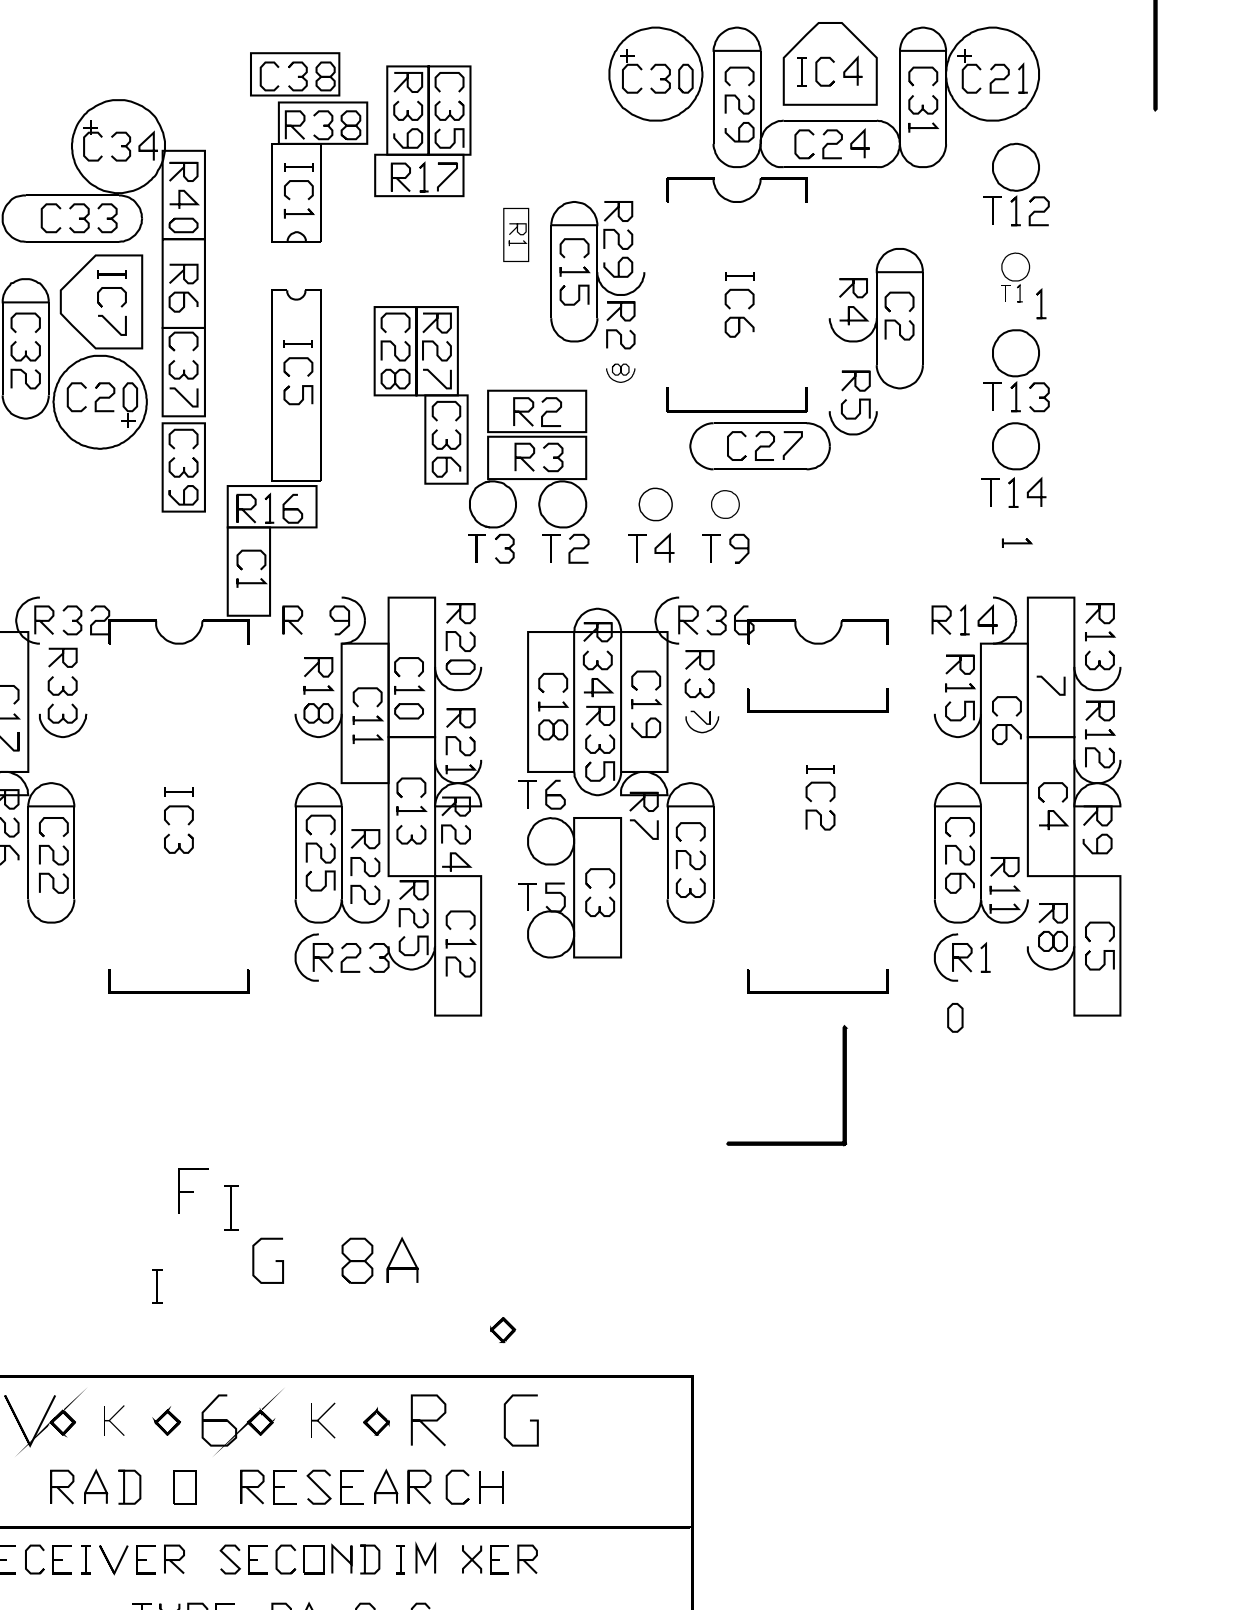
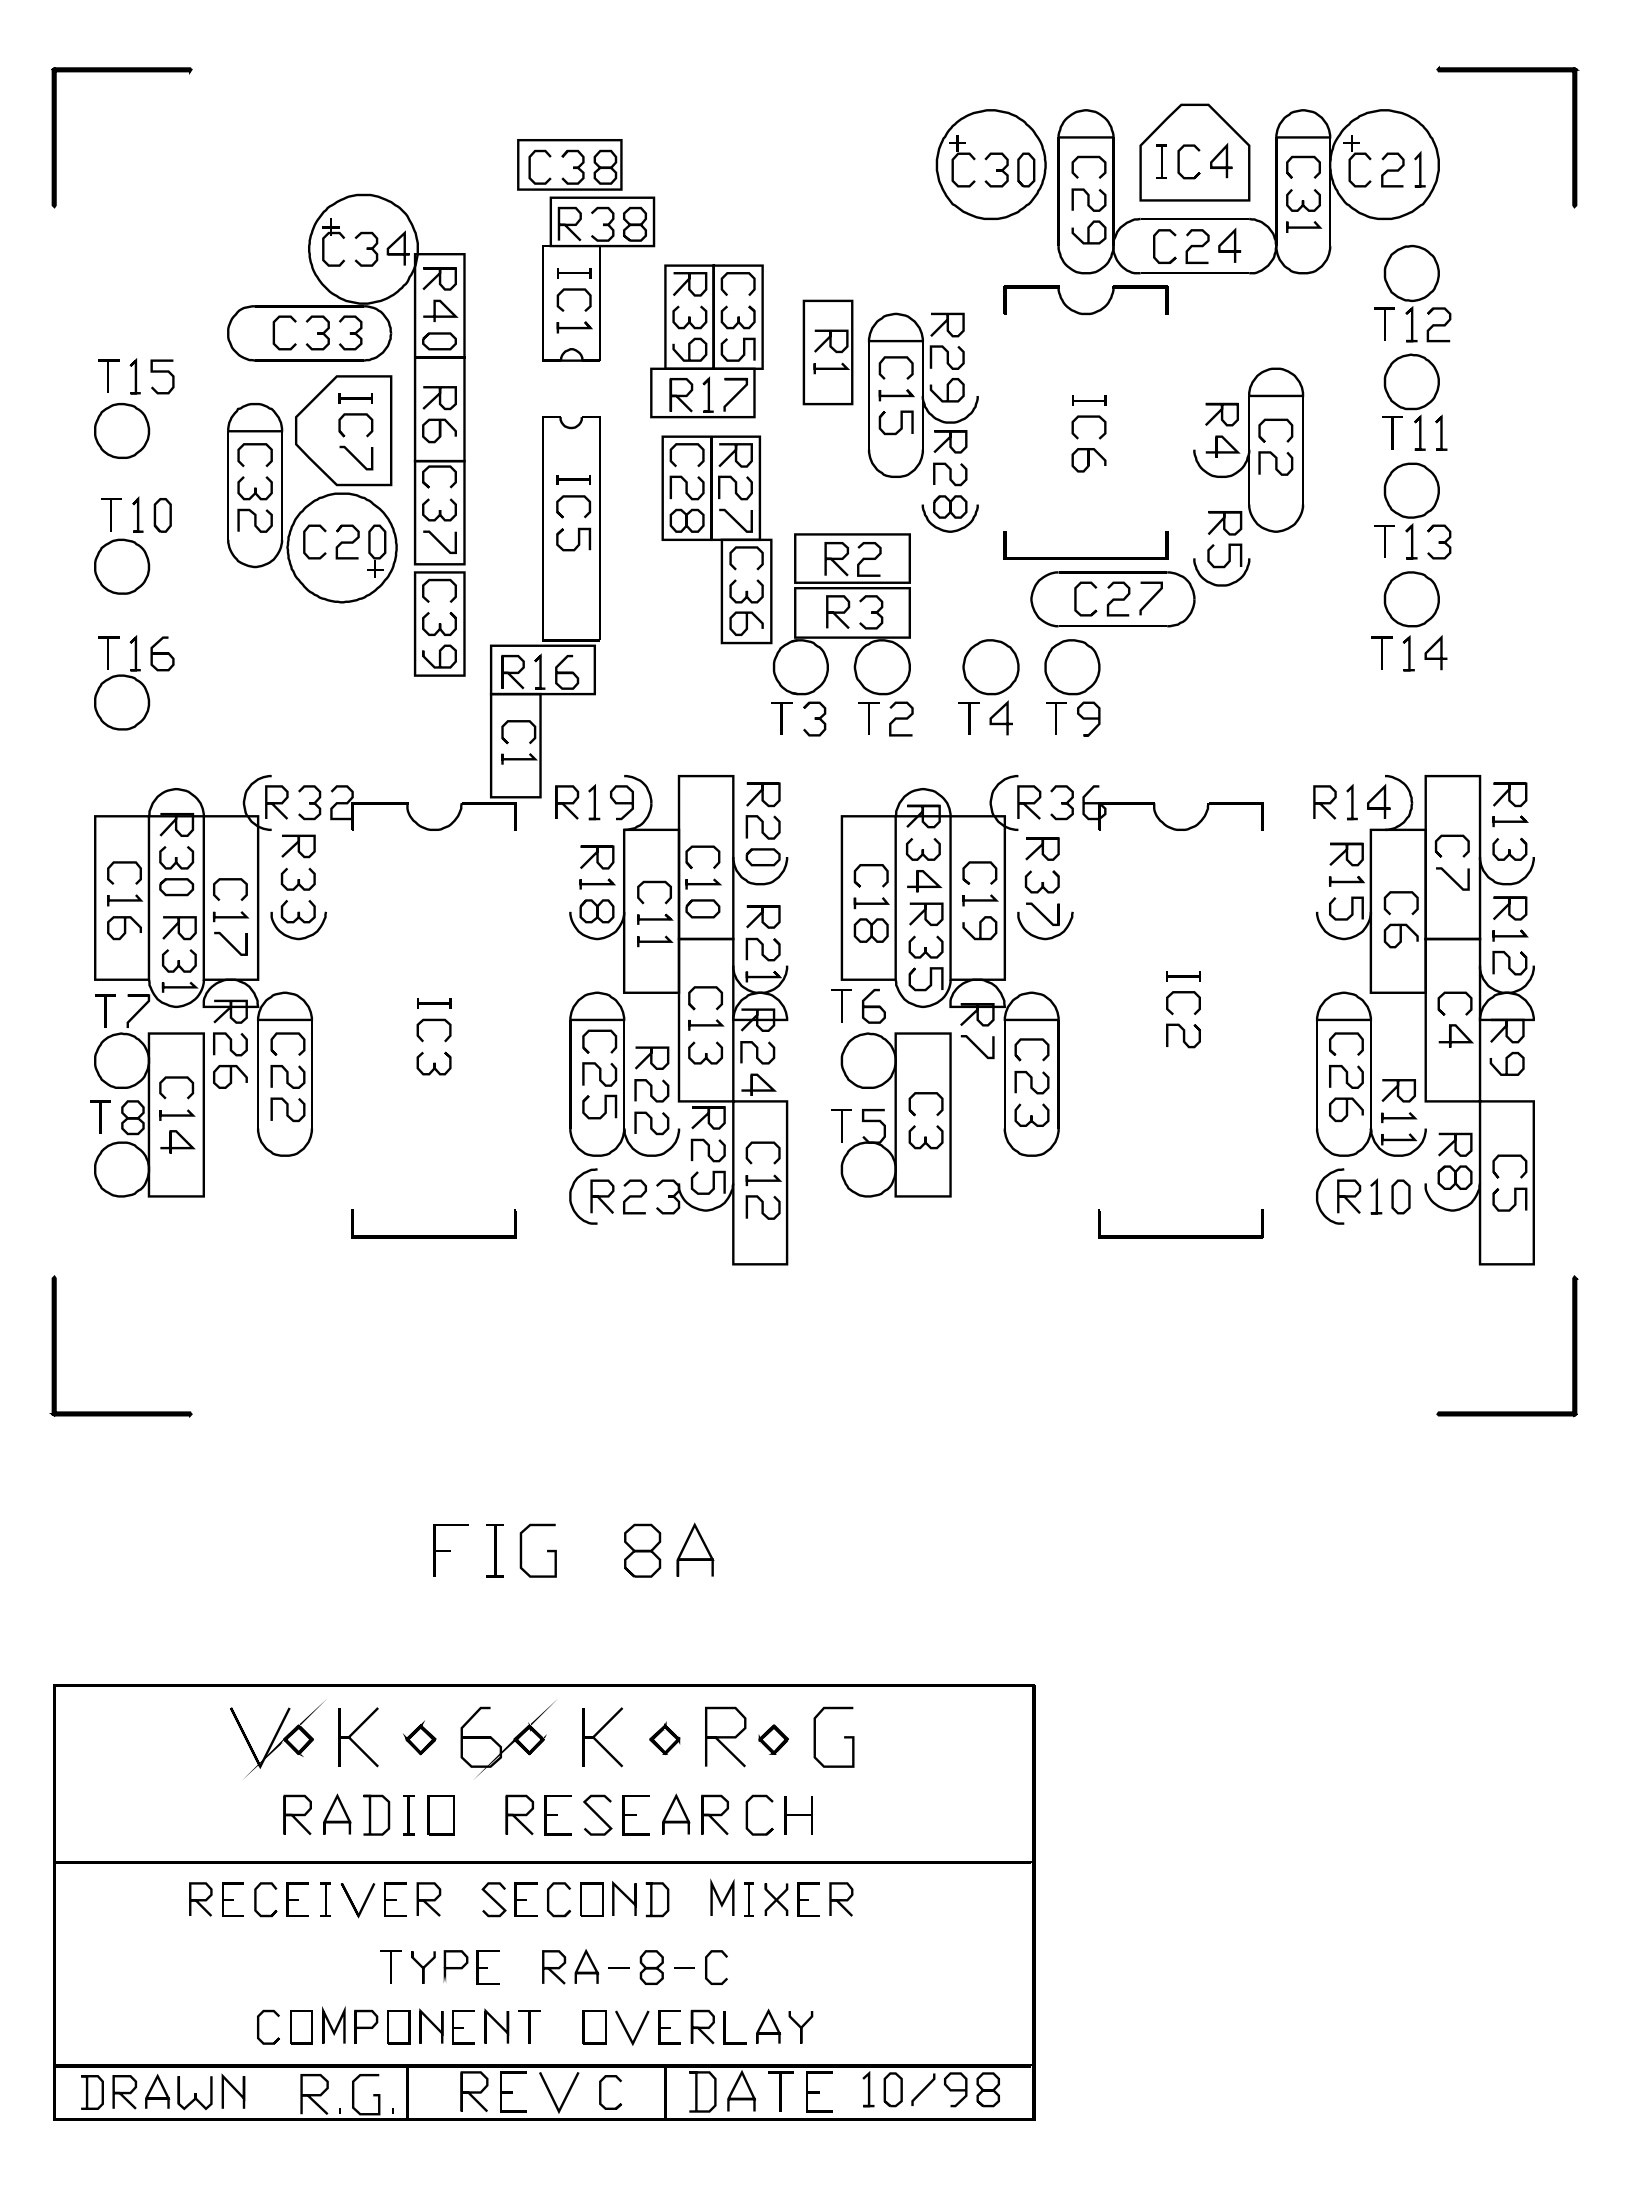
part: (422, 131) -> (706, 341), moved
part: (515, 234) -> (827, 352), size x1.67
part: (1014, 276) -> (1410, 401), size x1.67
part: (620, 372) -> (949, 513), size x1.67
part: (655, 504) -> (990, 667), size x1.43
part: (725, 504) -> (1072, 667), size x1.67
curve: (1017, 543) -> (1413, 712), removed
line: (316, 620) -> (594, 802), added
curve: (1049, 649) -> (1451, 836), added
curve: (817, 710) -> (1180, 907), removed
part: (702, 722) -> (1045, 921), size x1.43
part: (954, 1017) -> (1400, 1196), moved
curve: (842, 1085) -> (1572, 1346), moved
curve: (192, 1191) -> (450, 1550), moved
curve: (230, 1207) -> (494, 1550), moved
curve: (157, 1286) -> (408, 1815), moved
curve: (498, 1325) -> (768, 1734), moved
part: (114, 1420) -> (358, 1737), size x1.67
part: (323, 1420) -> (602, 1737), size x1.43
curve: (400, 1559) -> (748, 1899), moved

